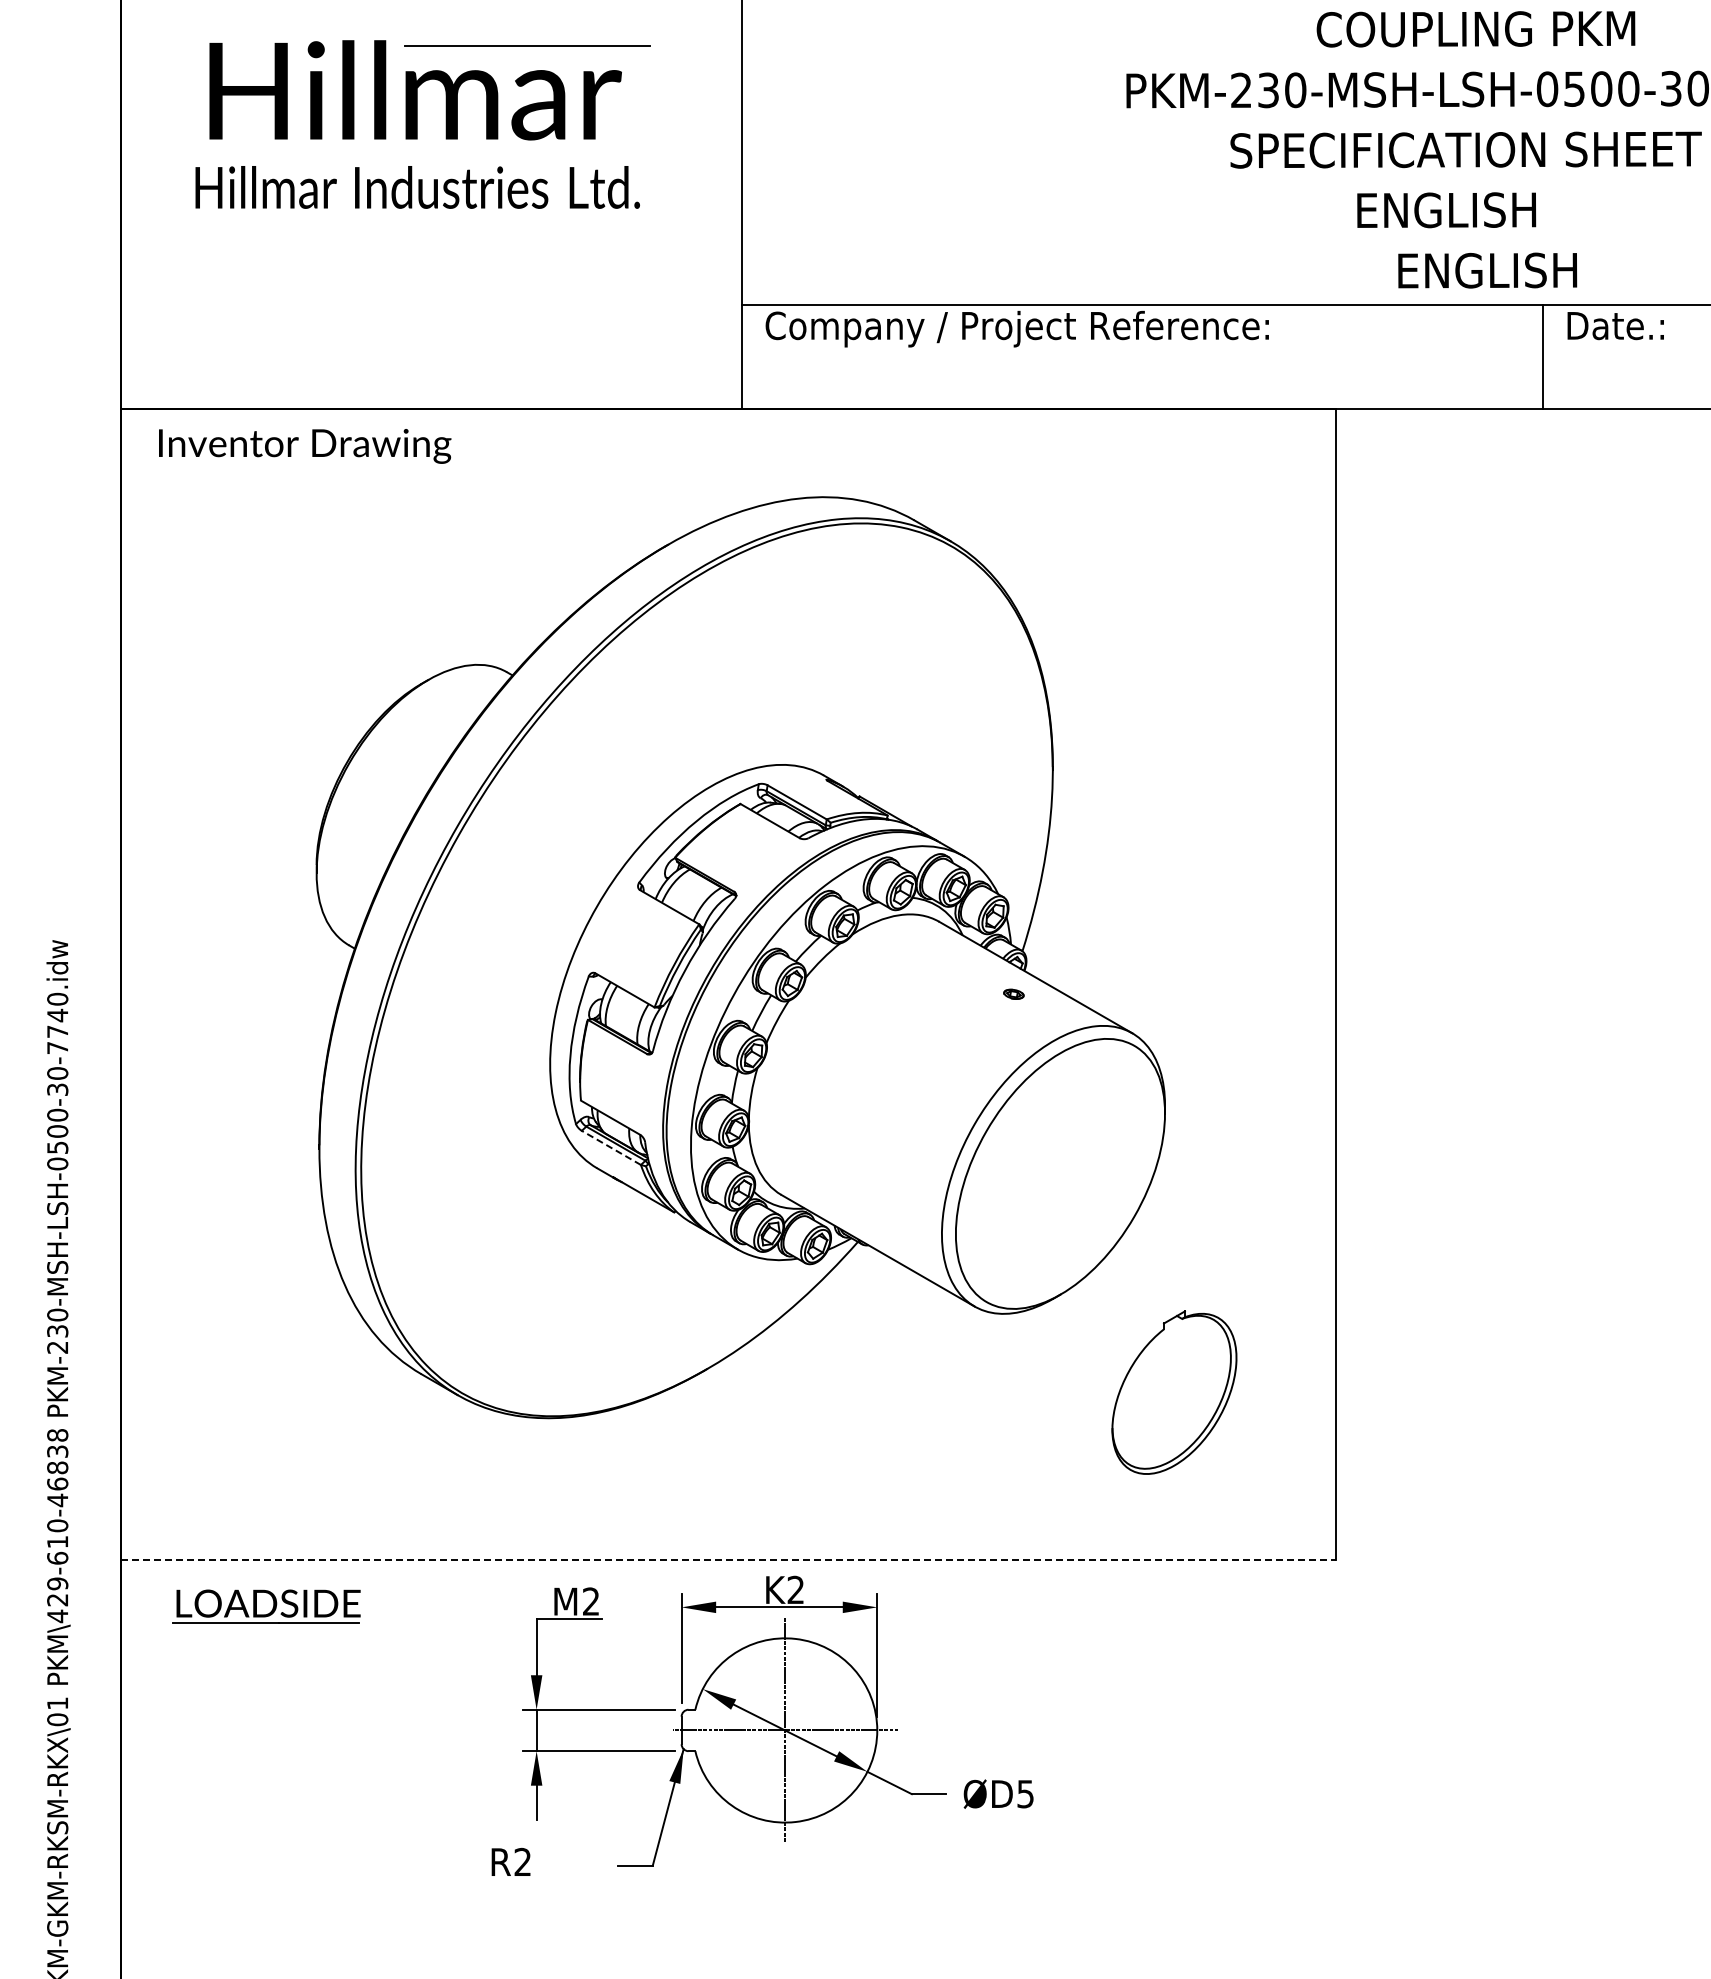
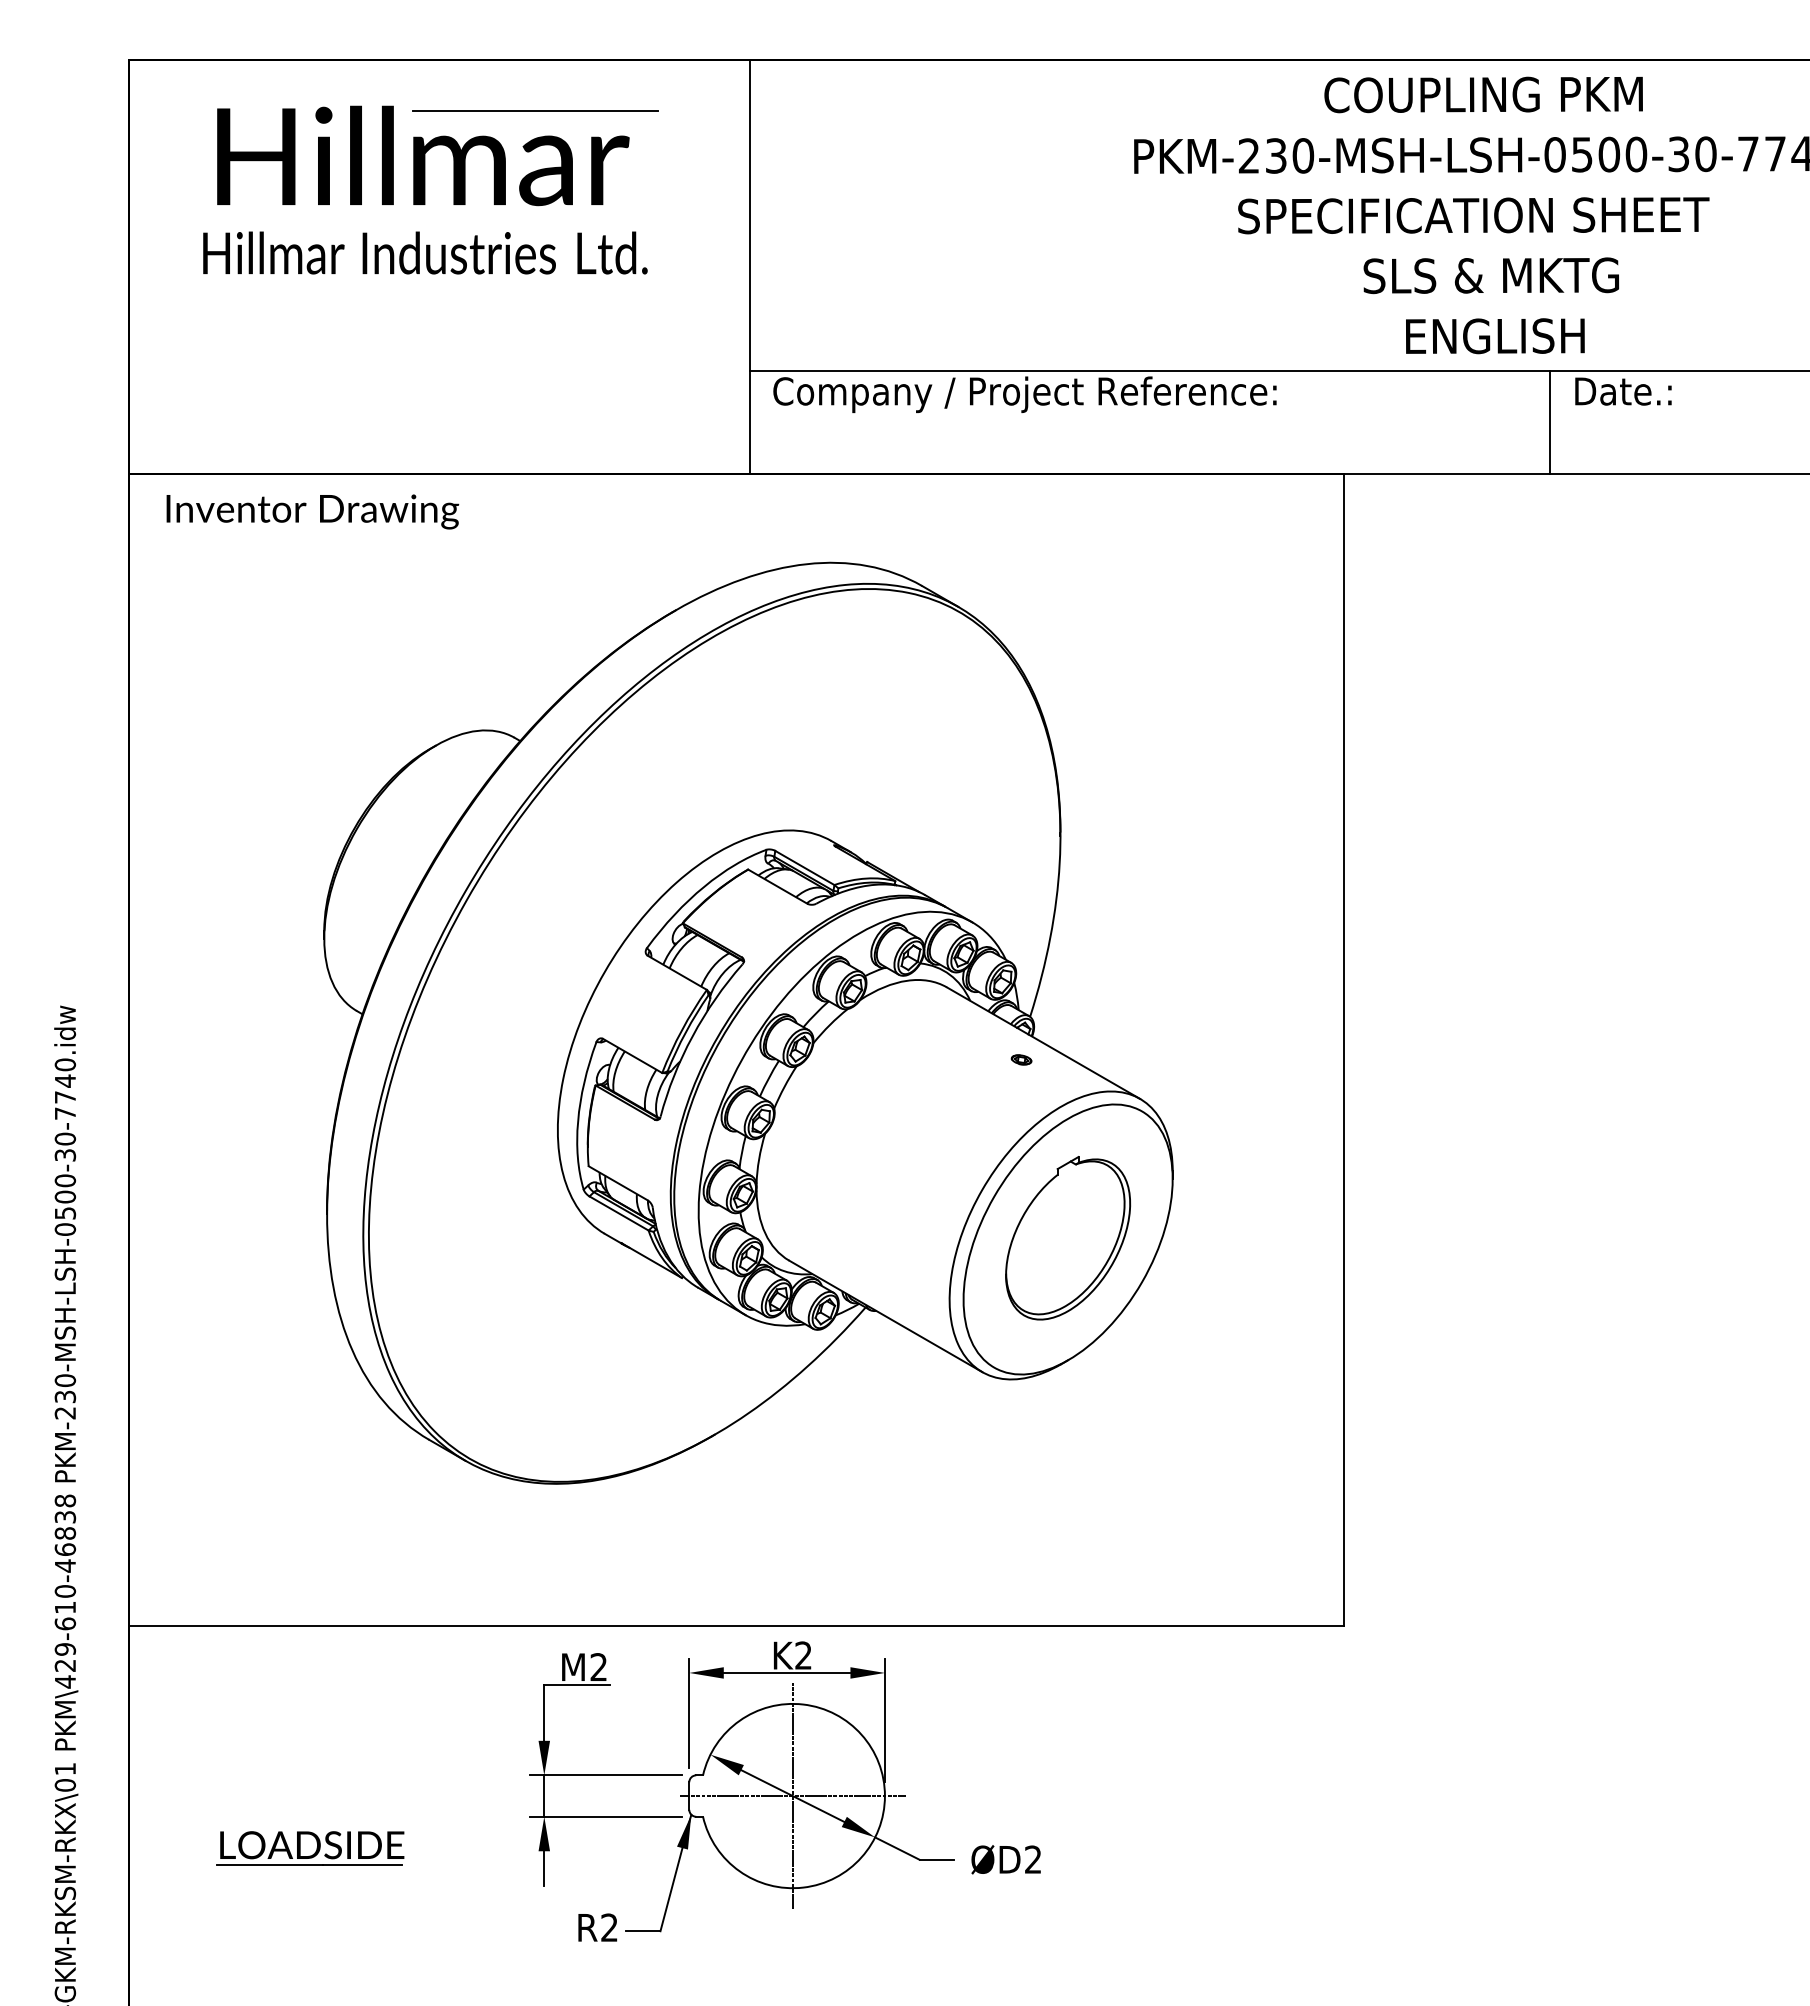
text: (1483, 209) -> (1491, 275), ENGLISH -> SLS & MKTG
line: (610, 1147) -> (618, 1213), dashed -> solid
part: (1174, 1392) -> (1068, 1238), moved
line: (728, 1559) -> (736, 1625), dashed -> solid
part: (266, 1606) -> (310, 1848), moved
text: (1025, 1793) -> (1033, 1859), ØD5 -> ØD2
text: (510, 1861) -> (597, 1927), moved

